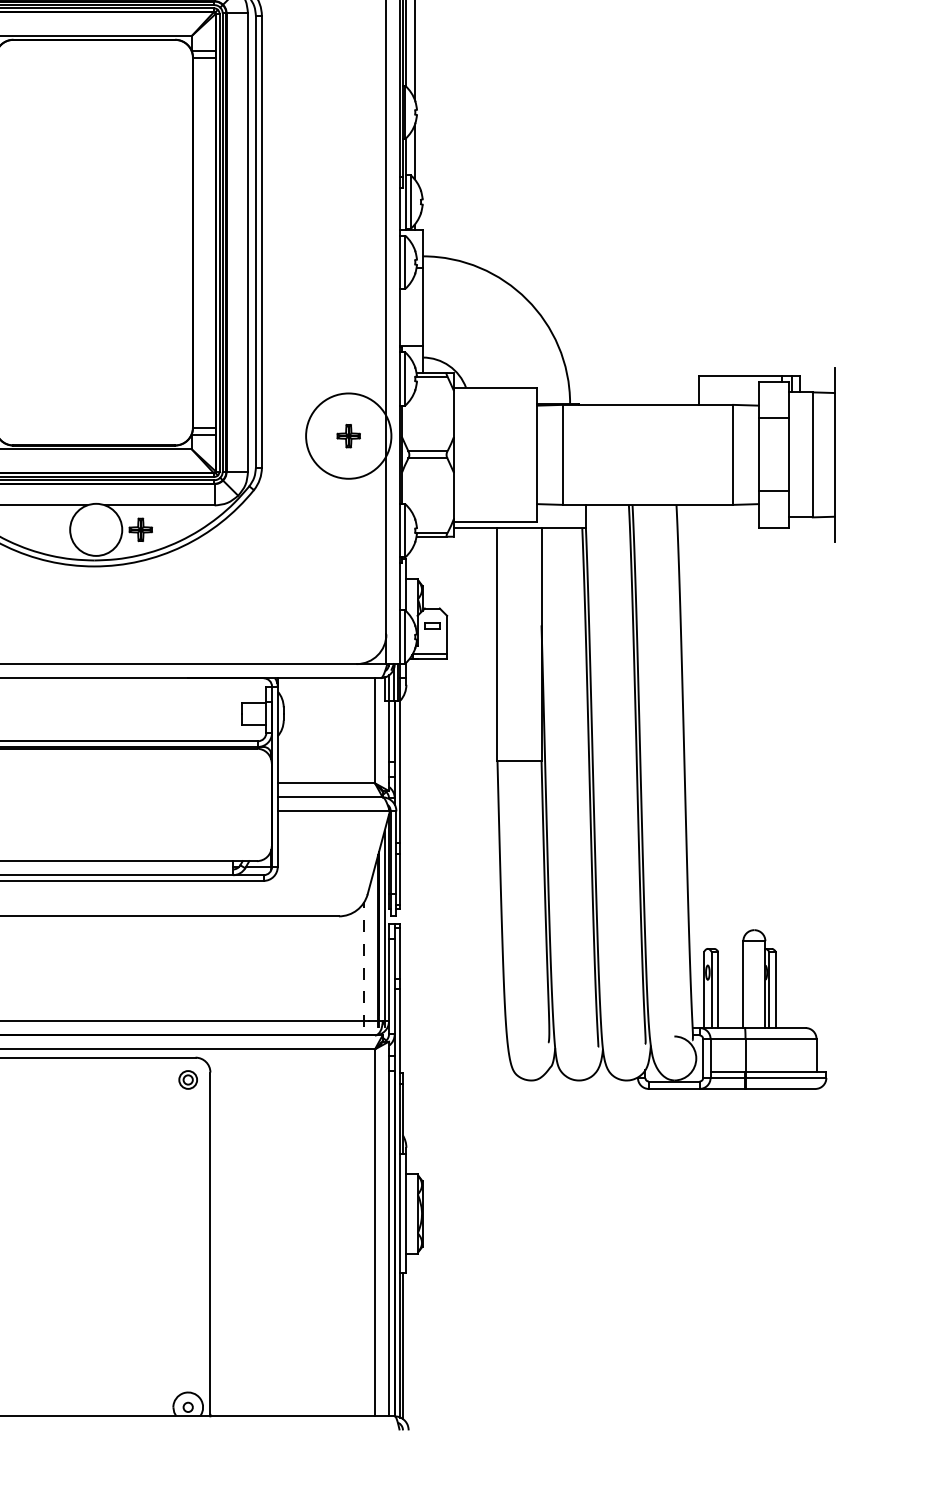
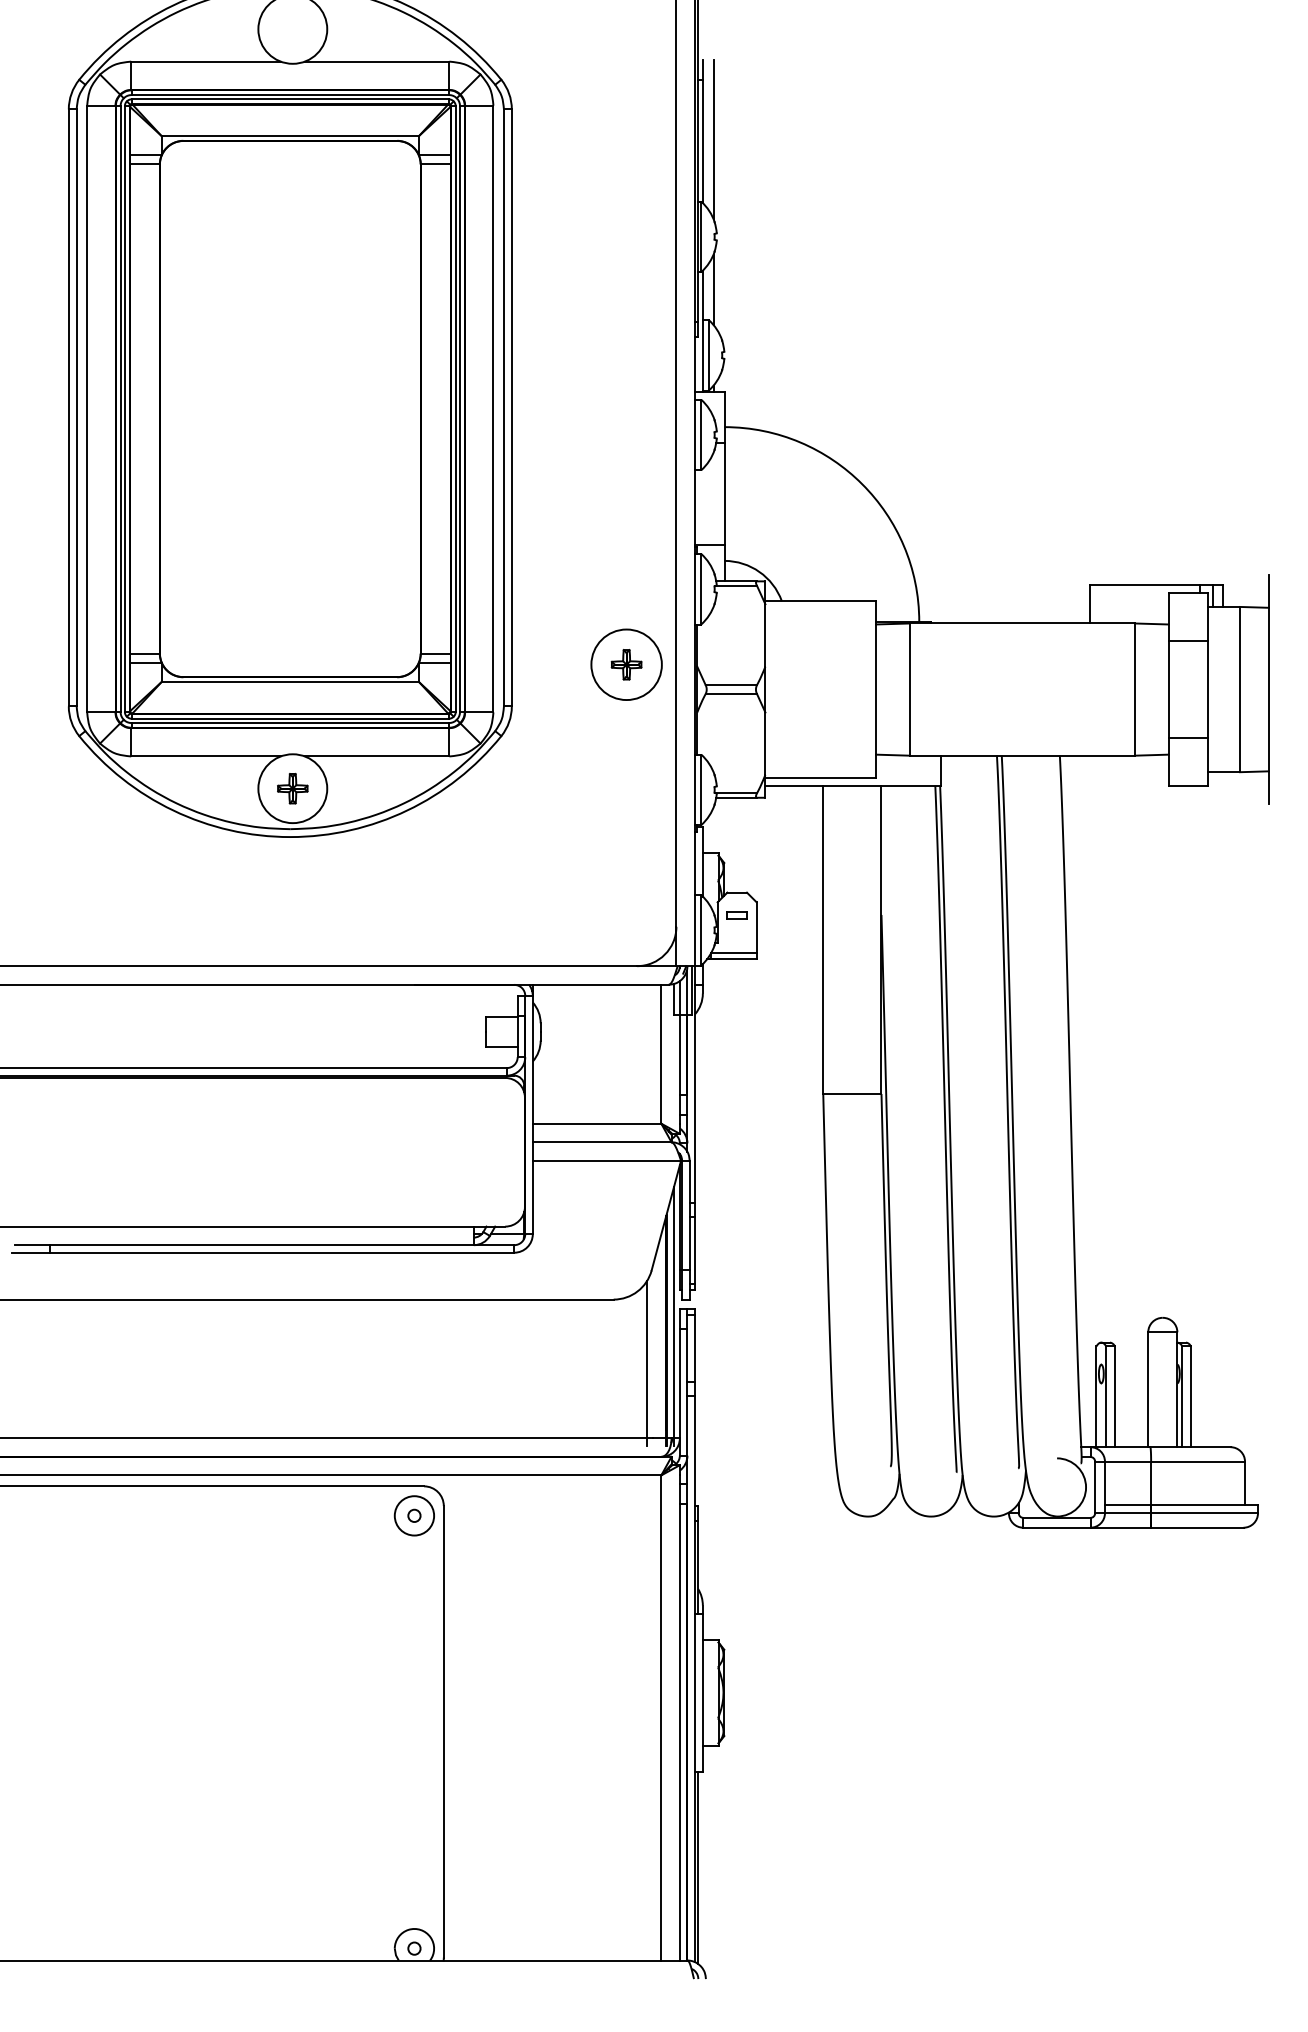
circle: (348, 435) -> (626, 664), size x0.62
part: (140, 529) -> (292, 788), moved
line: (364, 963) -> (647, 1362), dashed -> solid
circle: (188, 1079) -> (414, 1515), size x1.67

